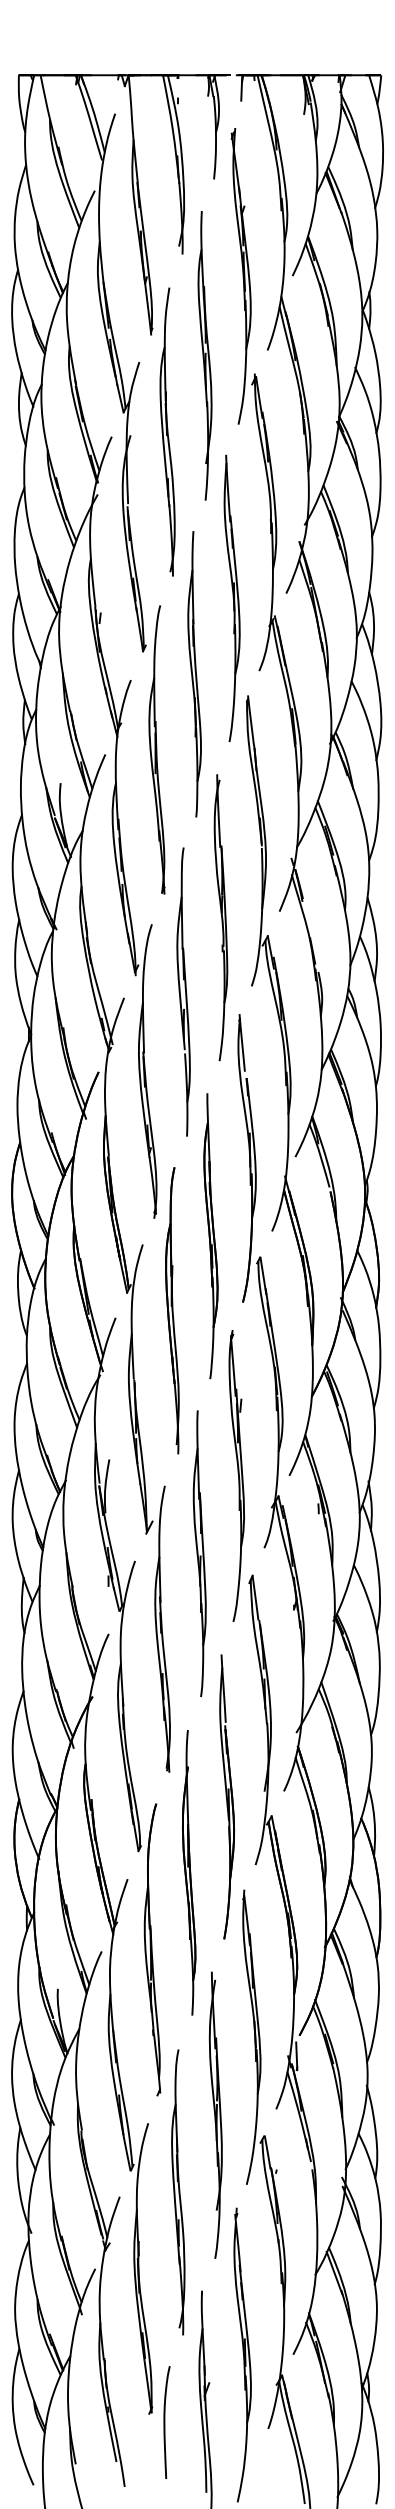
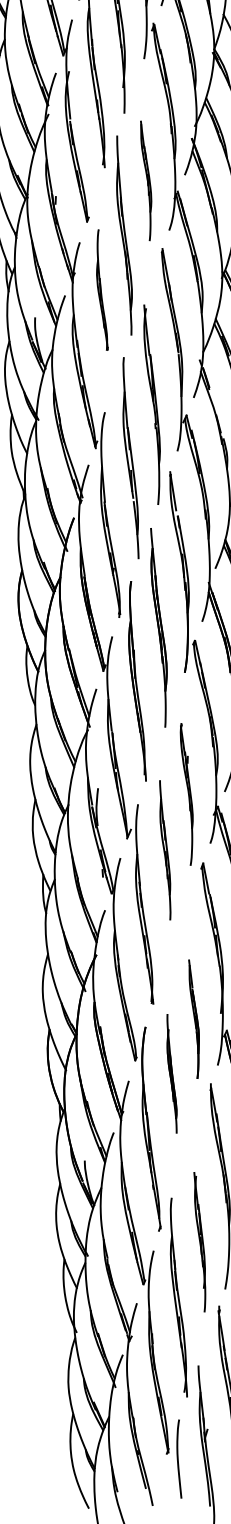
part: (231, 597) -> (146, 180), size x0.6
part: (156, 749) -> (100, 289), size x0.6
part: (236, 1475) -> (187, 793), size x0.7
part: (199, 1553) -> (165, 850), size x0.7
part: (227, 1796) -> (195, 1018), size x0.6
part: (189, 1872) -> (171, 1073), size x0.6
part: (215, 2114) -> (200, 1241), size x0.7

